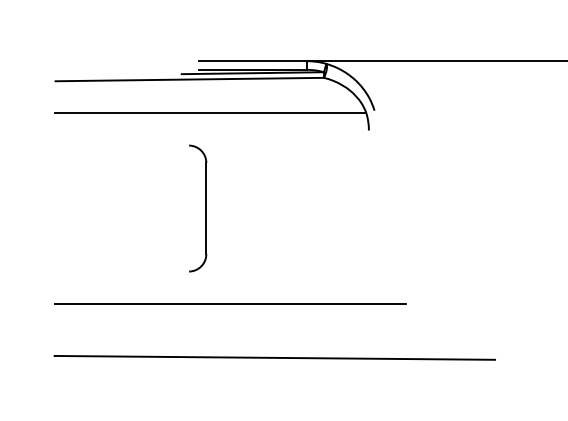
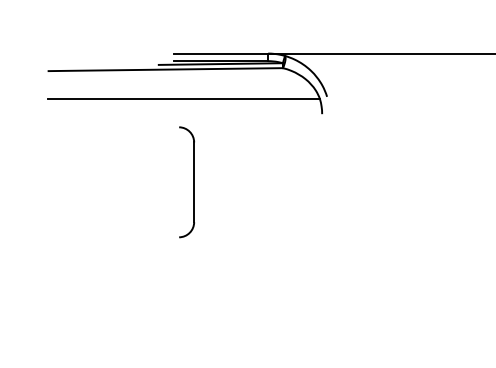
part: (205, 208) -> (193, 182), moved
line: (229, 303) -> (200, 265), removed
line: (274, 357) -> (239, 312), removed

